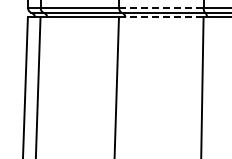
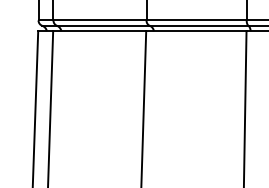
line: (161, 8) -> (196, 20), dashed -> solid
line: (161, 17) -> (196, 31), dashed -> solid

